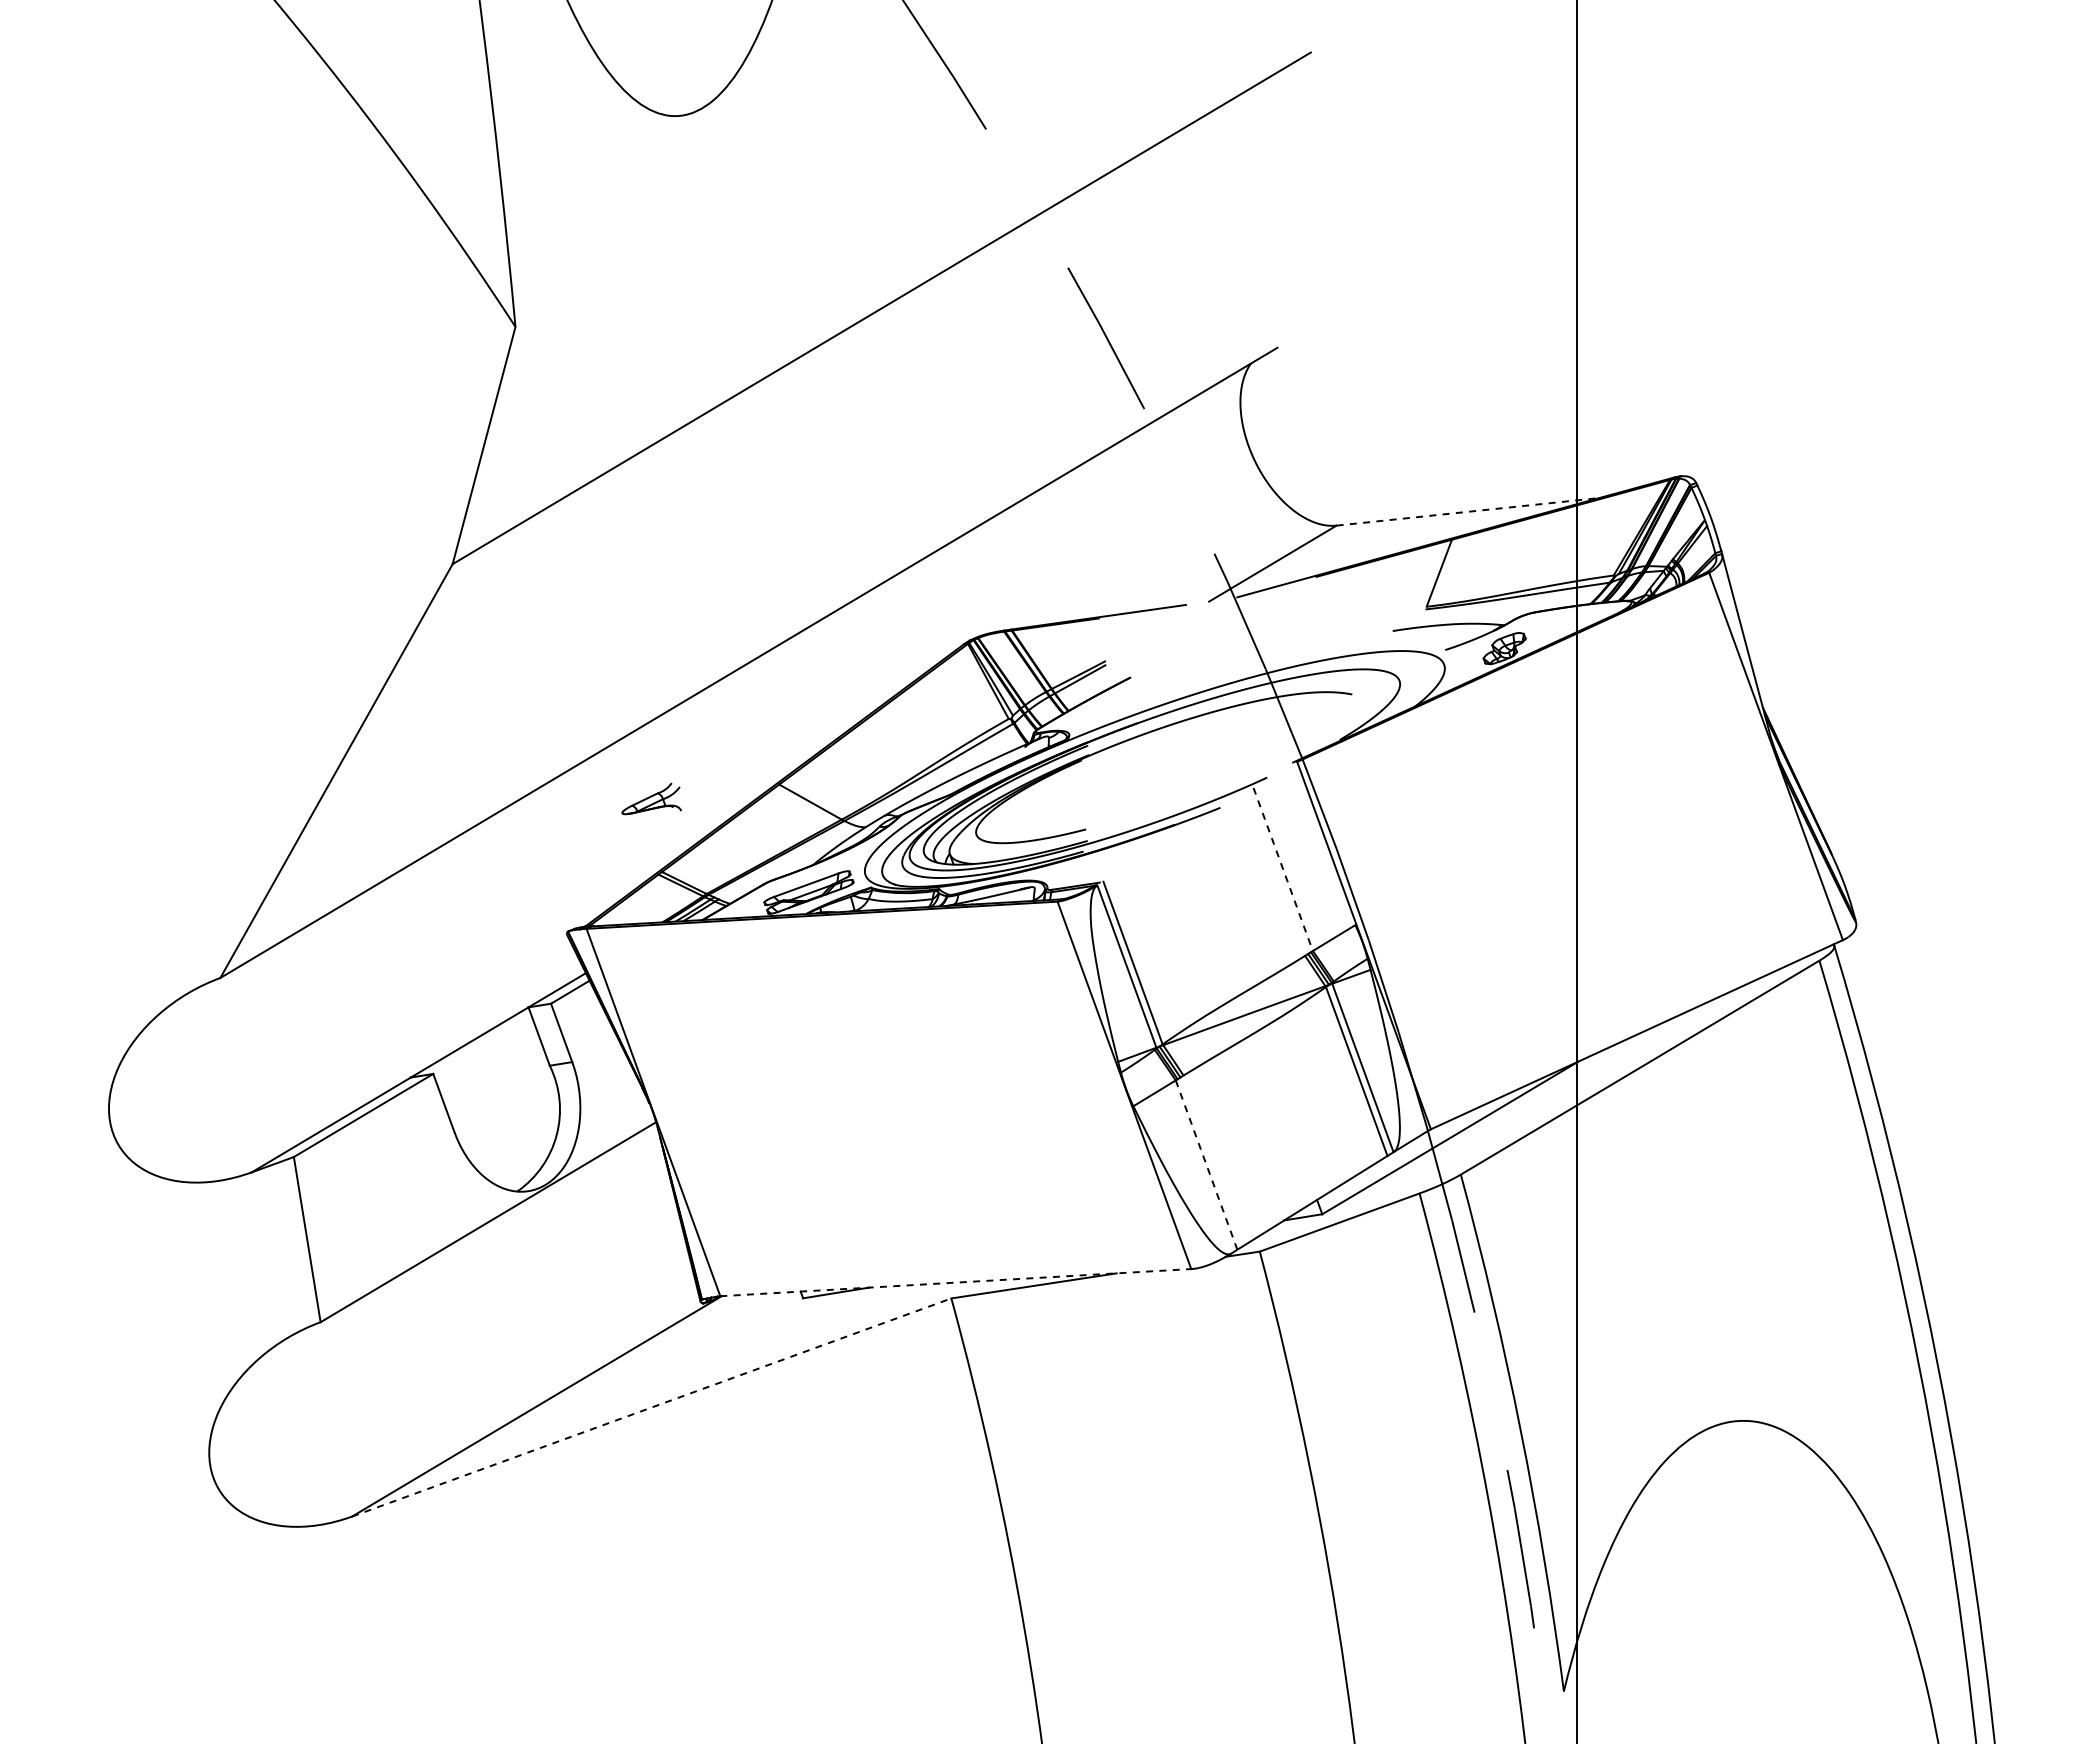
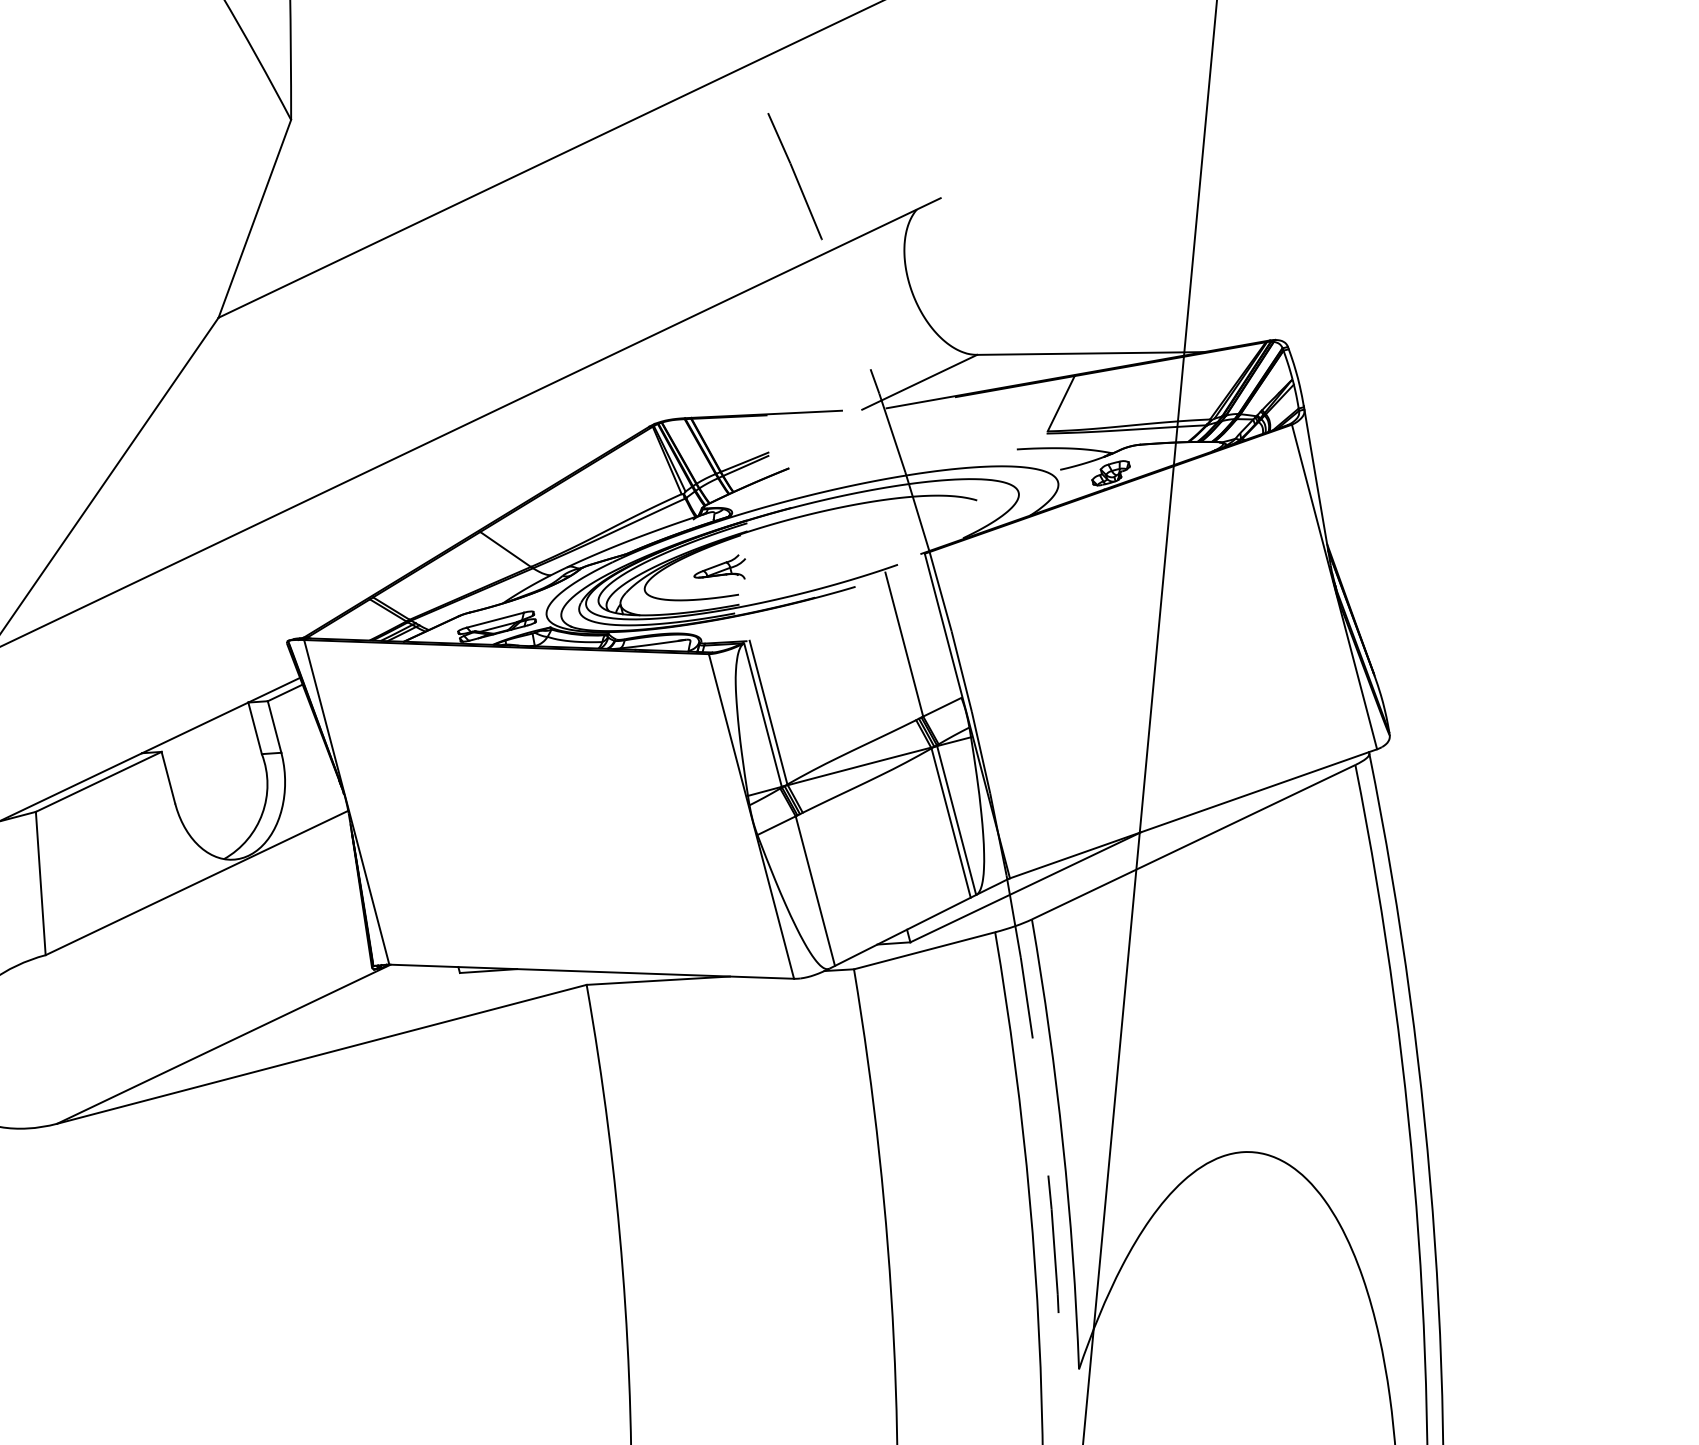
line: (1468, 511) -> (1091, 353), dashed -> solid
part: (651, 798) -> (720, 566), moved
line: (1283, 869) -> (904, 644), dashed -> solid
line: (1206, 1165) -> (815, 891), dashed -> solid
line: (955, 1282) -> (591, 971), dashed -> solid
line: (651, 1407) -> (321, 1054), dashed -> solid

